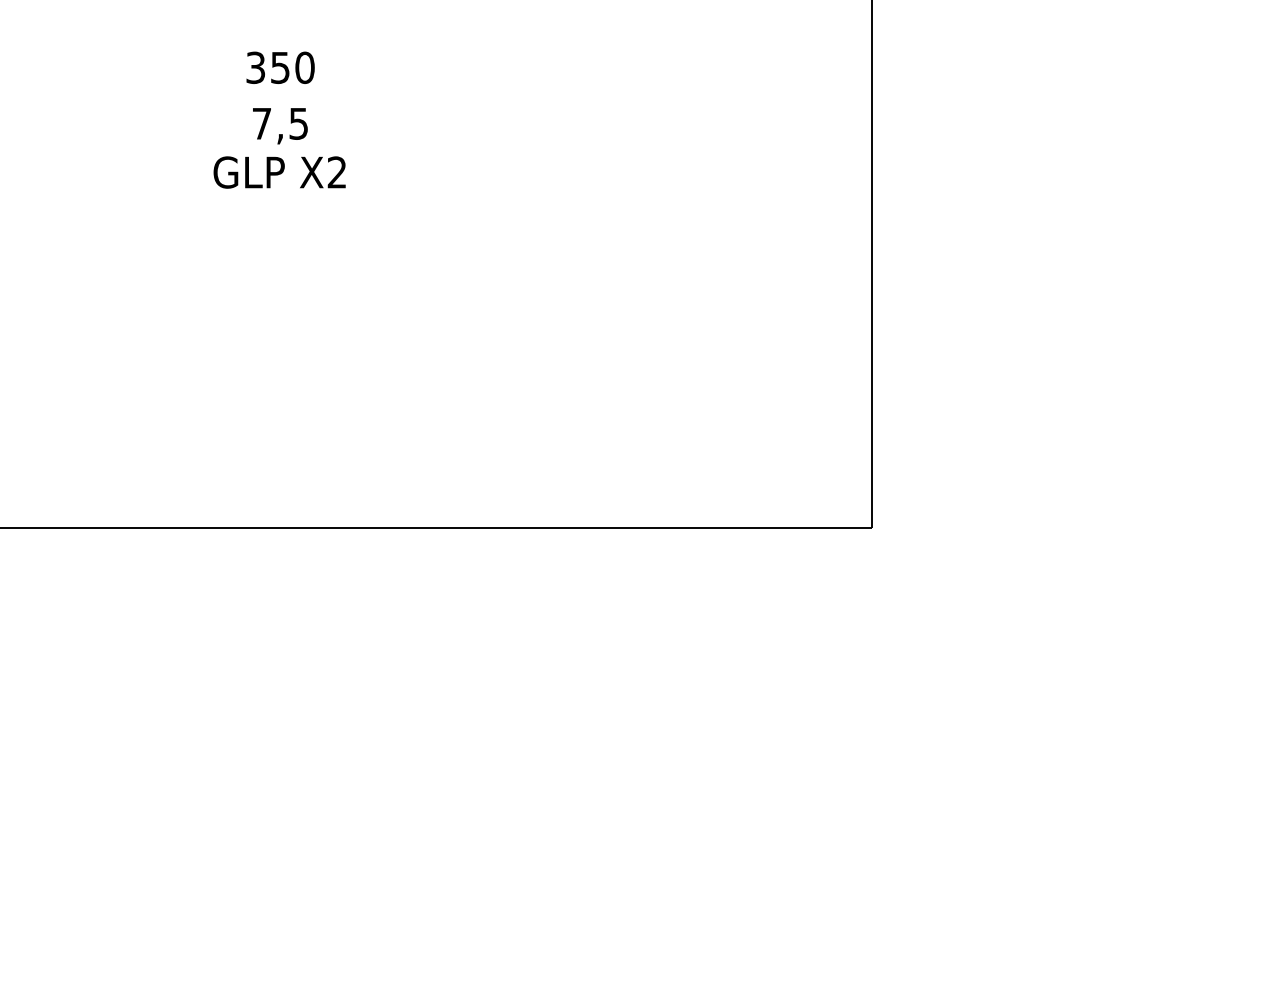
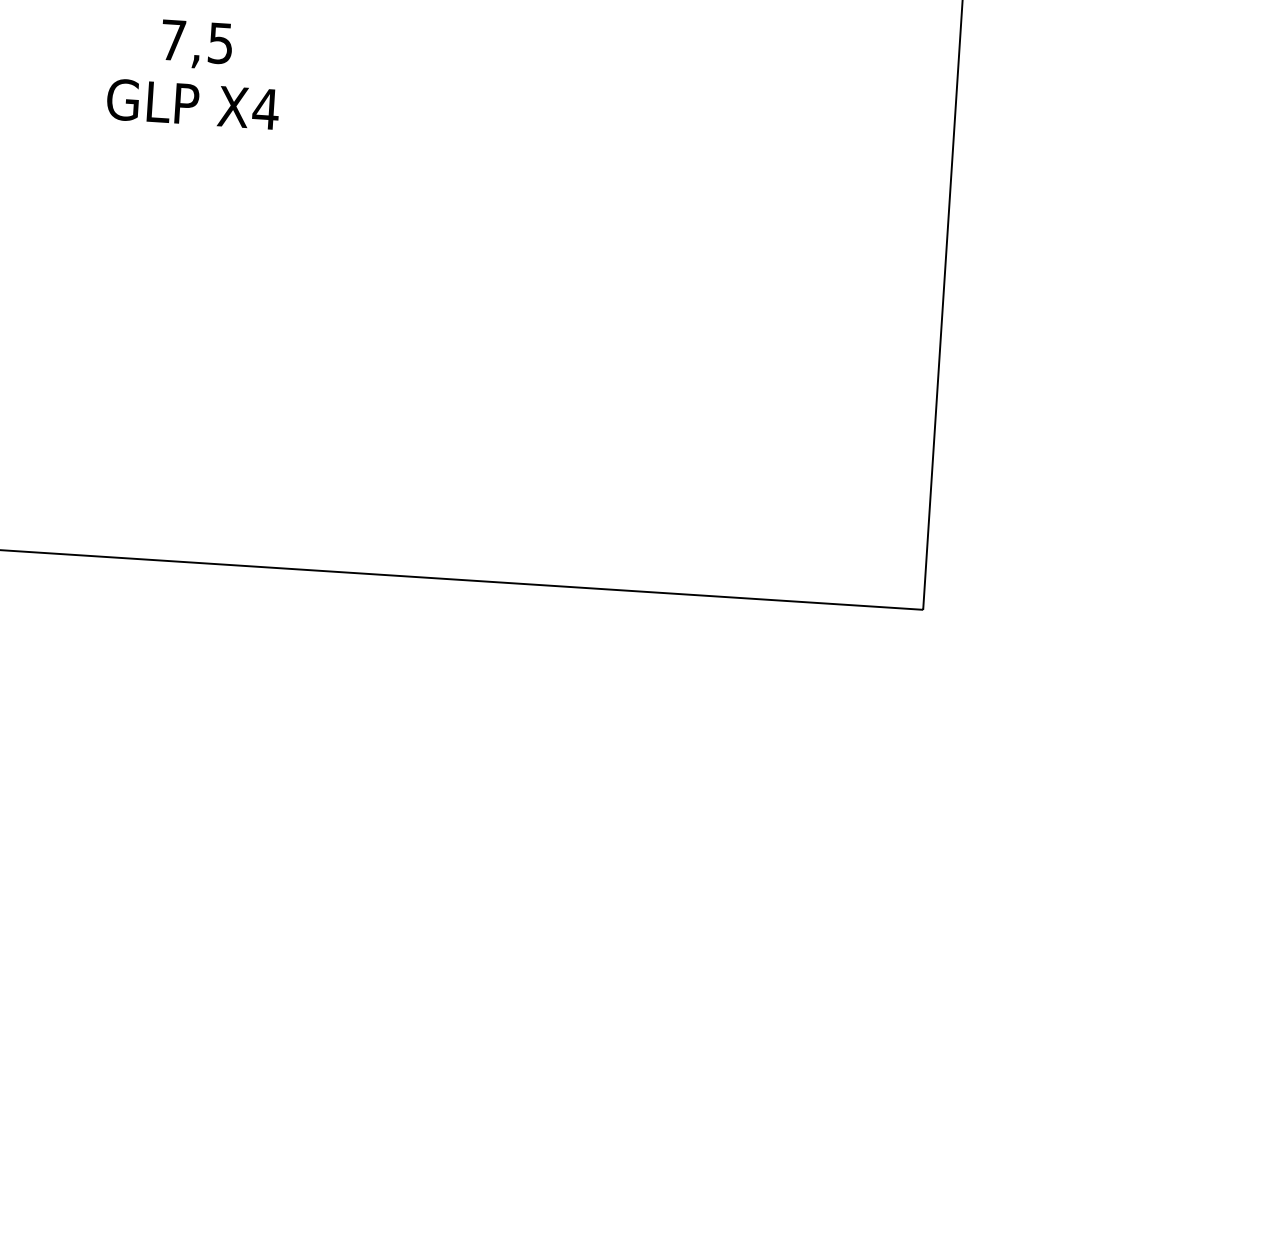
text: (336, 172) -> (265, 109), X2 -> X4

